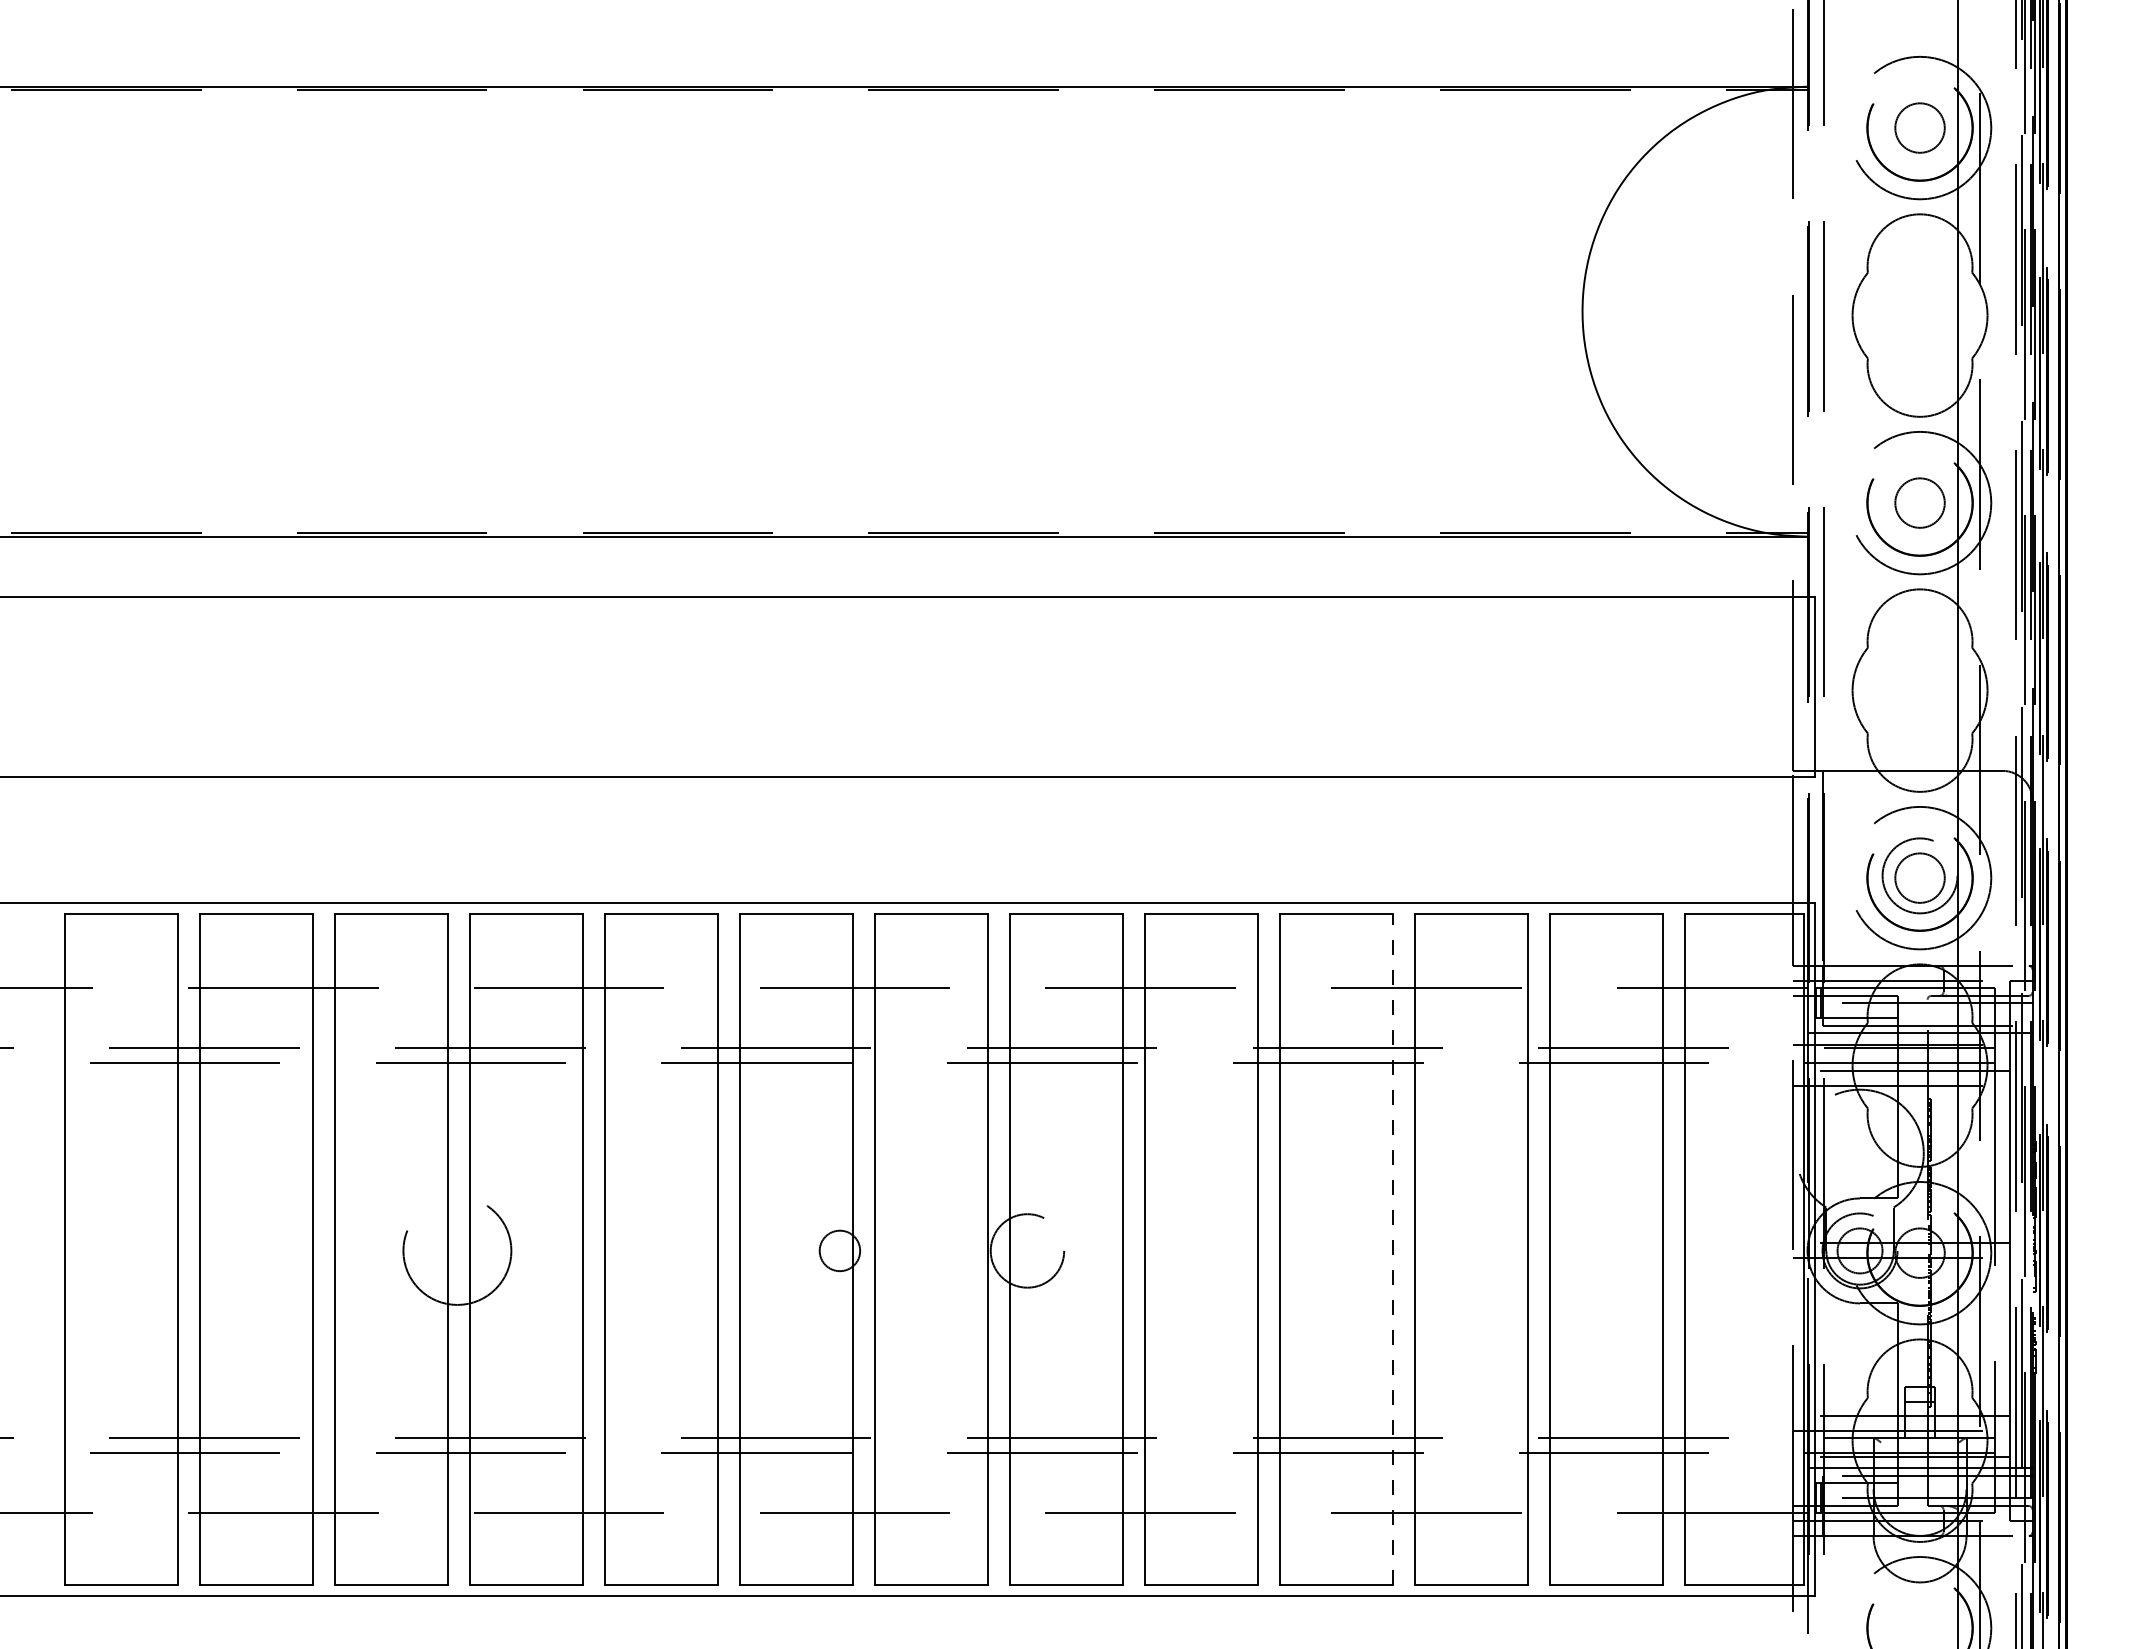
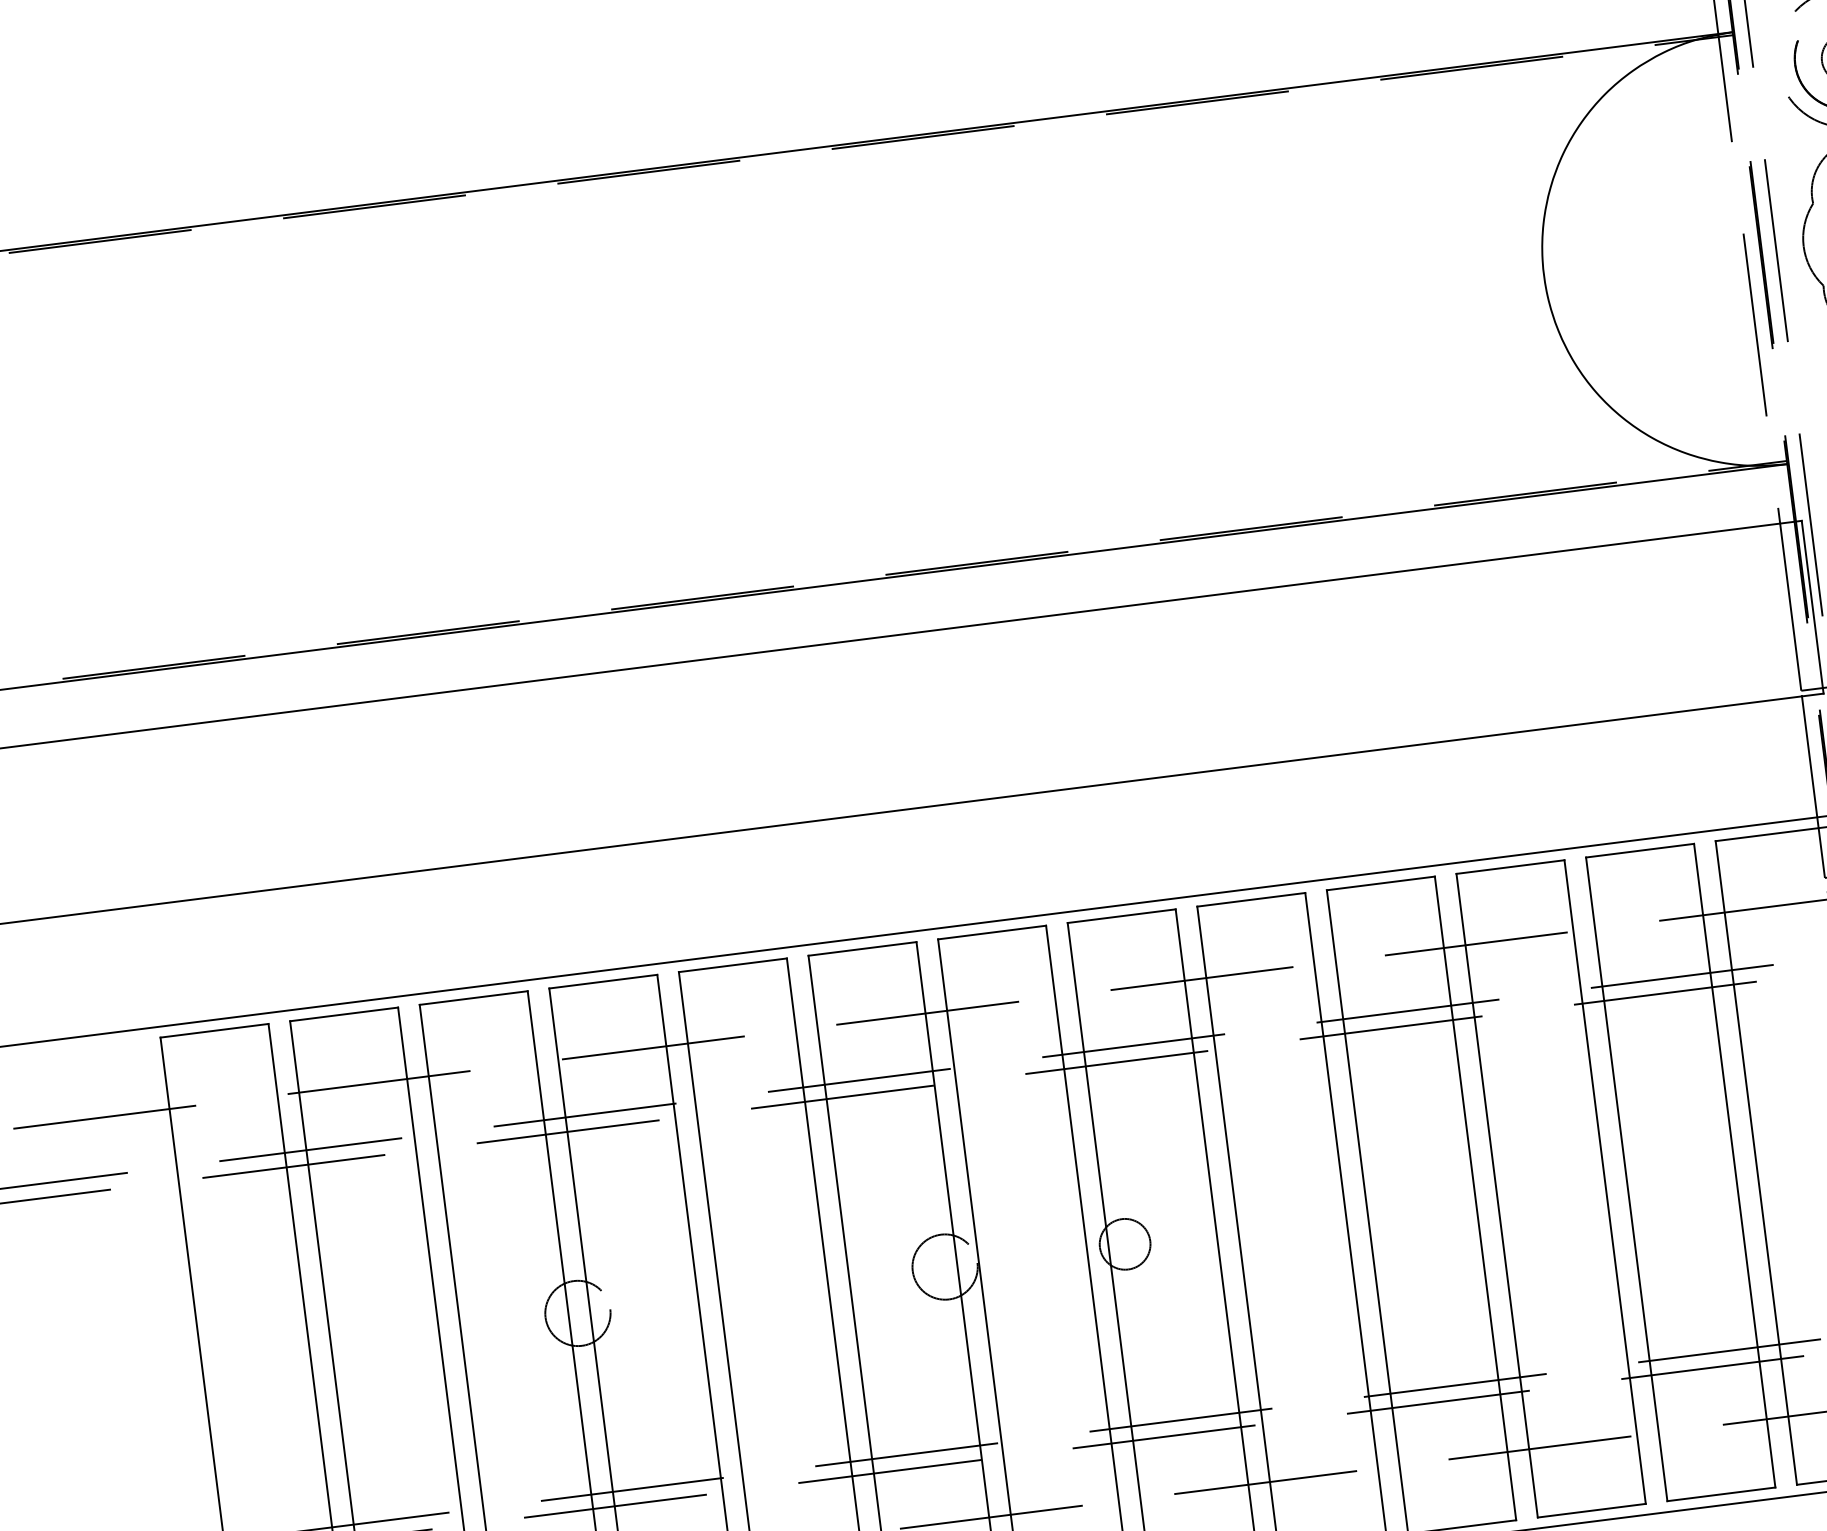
line: (1392, 1248) -> (1475, 1197), dashed -> solid
circle: (457, 1250) -> (577, 1313), size x0.62
circle: (839, 1250) -> (944, 1266), size x1.67
circle: (1027, 1250) -> (1125, 1243), size x0.71

